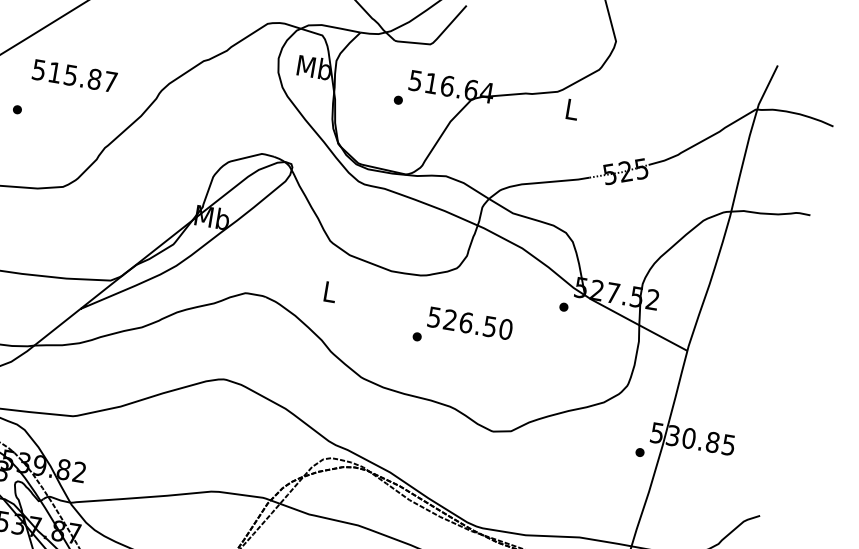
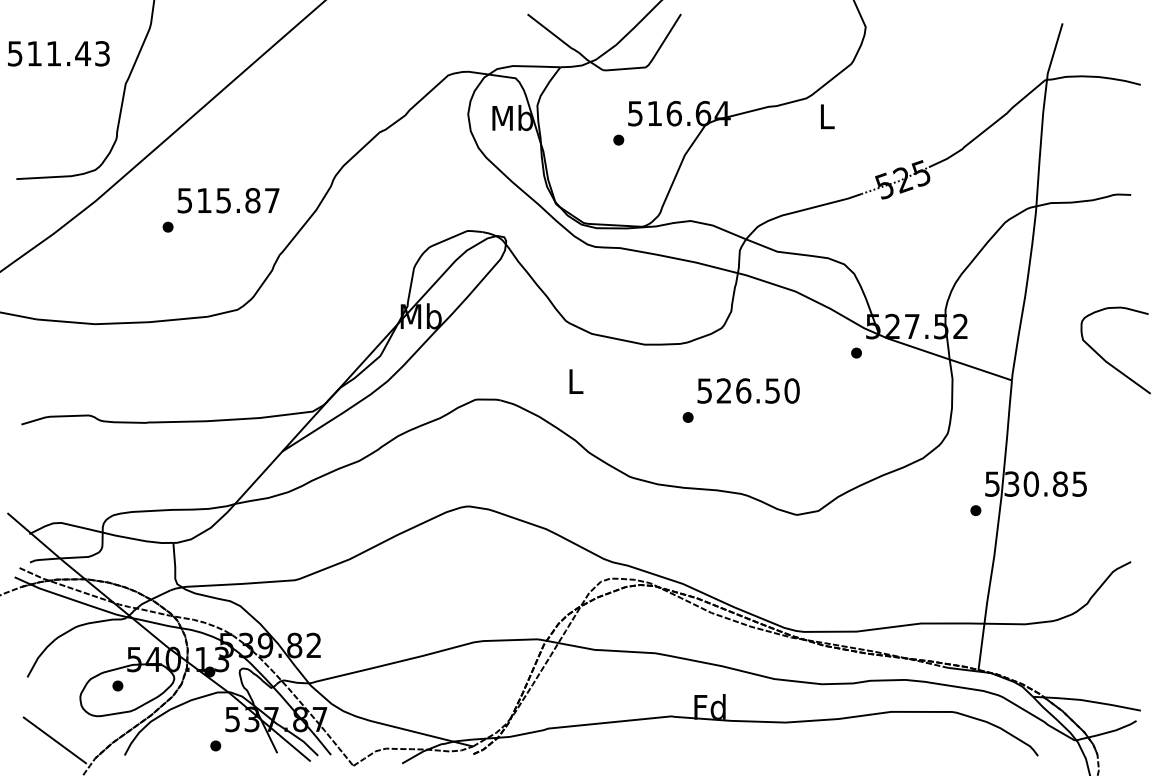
text: (74, 75) -> (228, 200), moved
curve: (769, 349) -> (1109, 362), added

